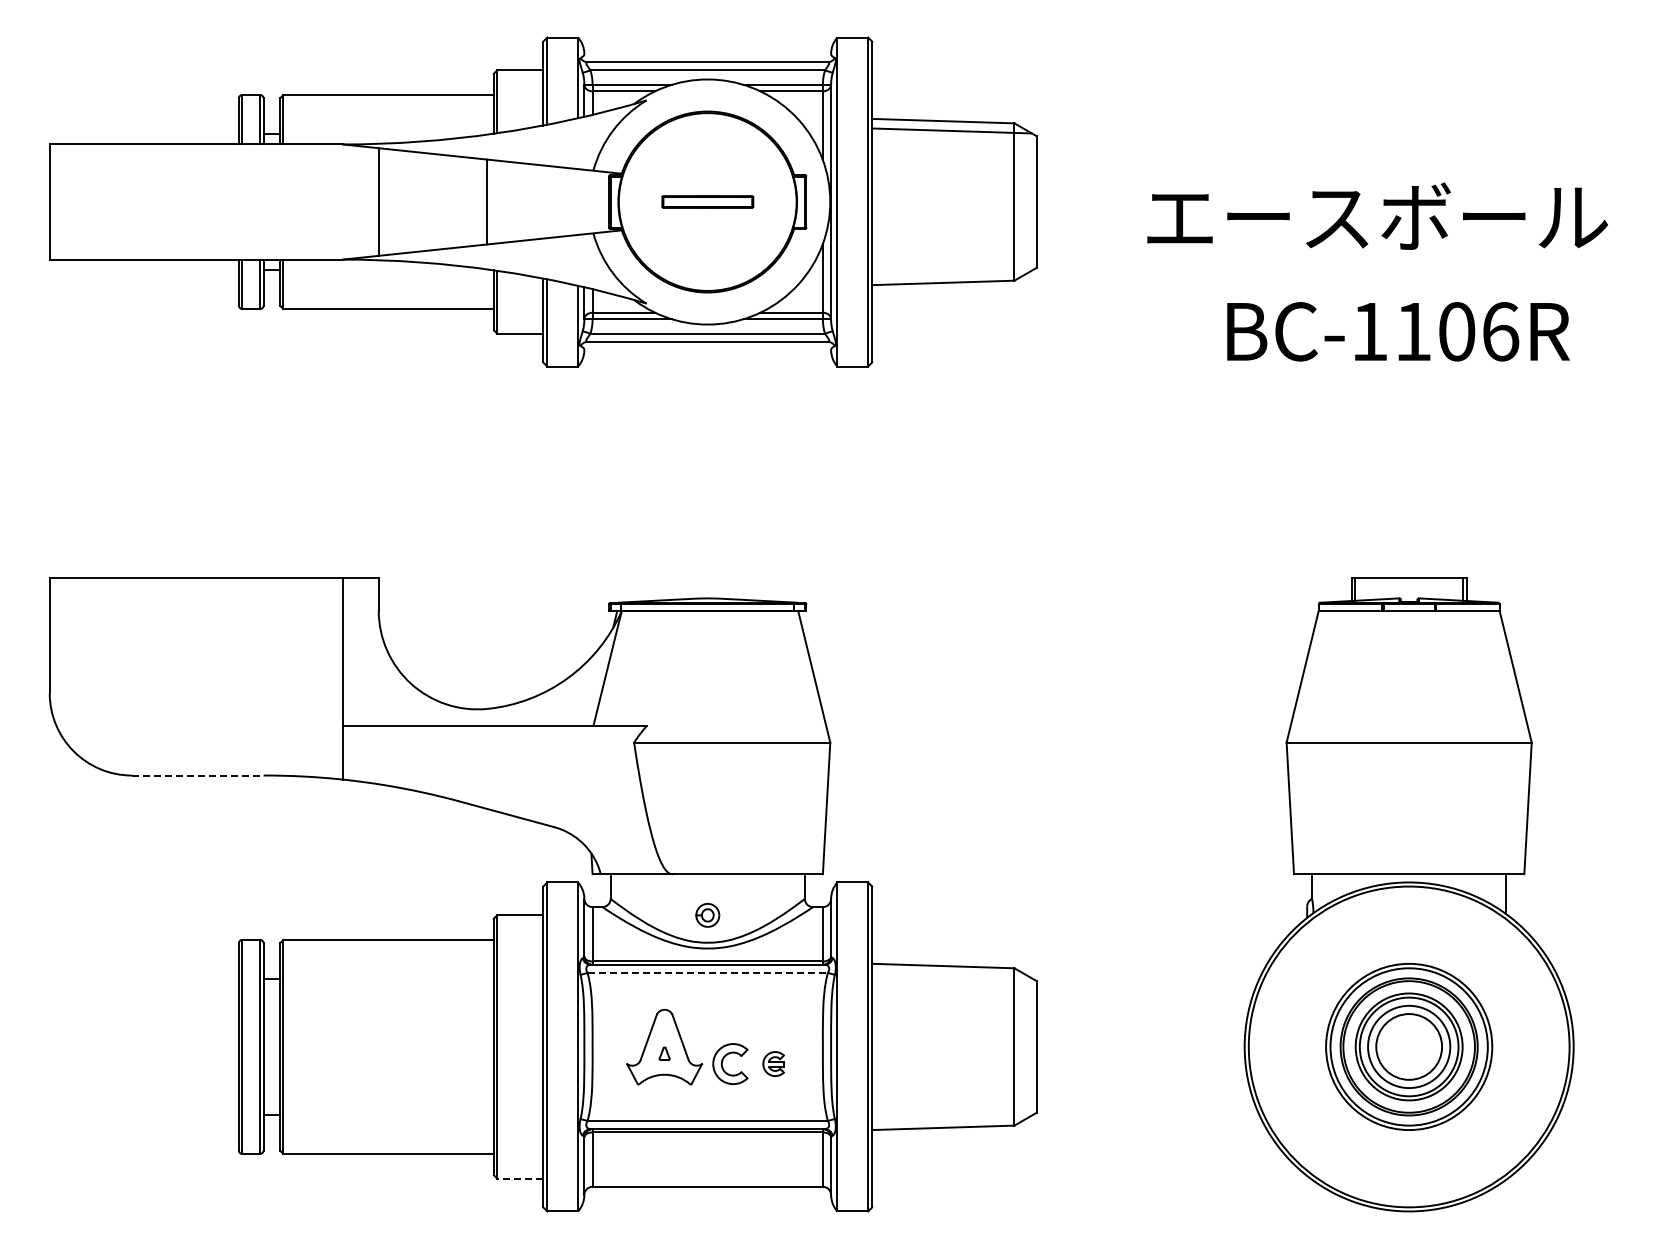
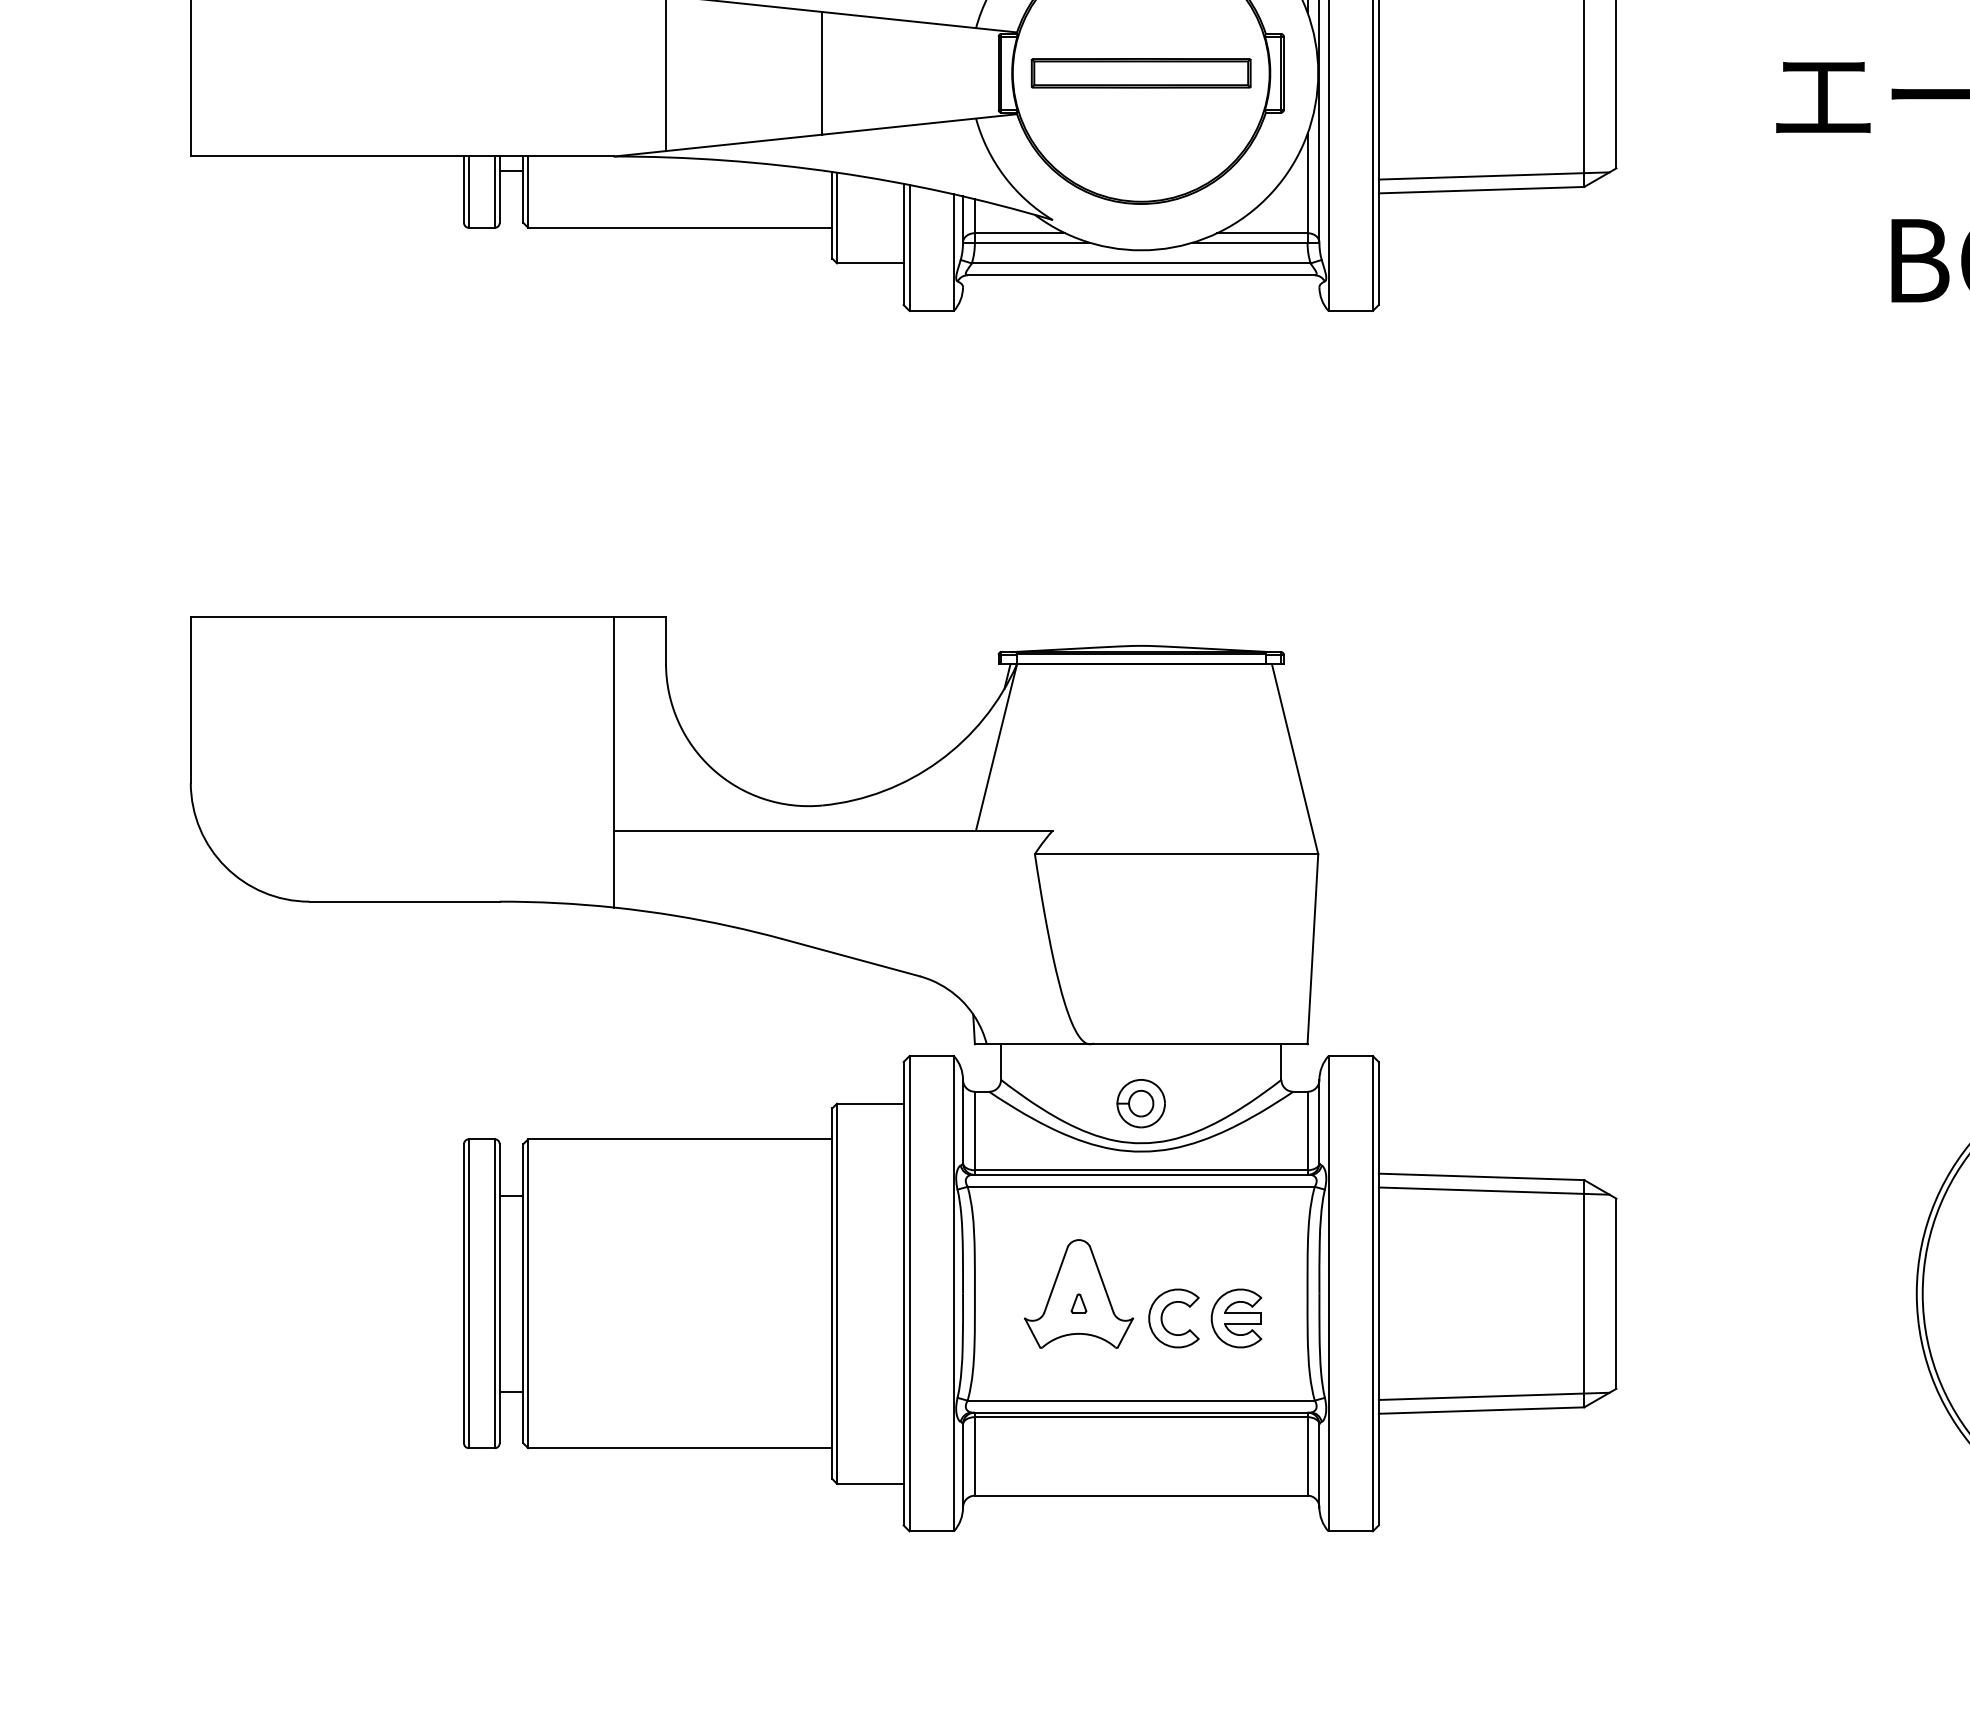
part: (707, 201) -> (1140, 72), size x1.67
line: (951, 272) -> (1493, 175), added
line: (197, 775) -> (404, 901), dashed -> solid
part: (707, 915) -> (1140, 1103), size x1.43
line: (708, 972) -> (1142, 1186), dashed -> solid
line: (951, 975) -> (1493, 1190), added
part: (773, 1063) -> (1236, 1317), size x1.67
line: (951, 1117) -> (1493, 1395), added
line: (519, 1178) -> (869, 1483), dashed -> solid

